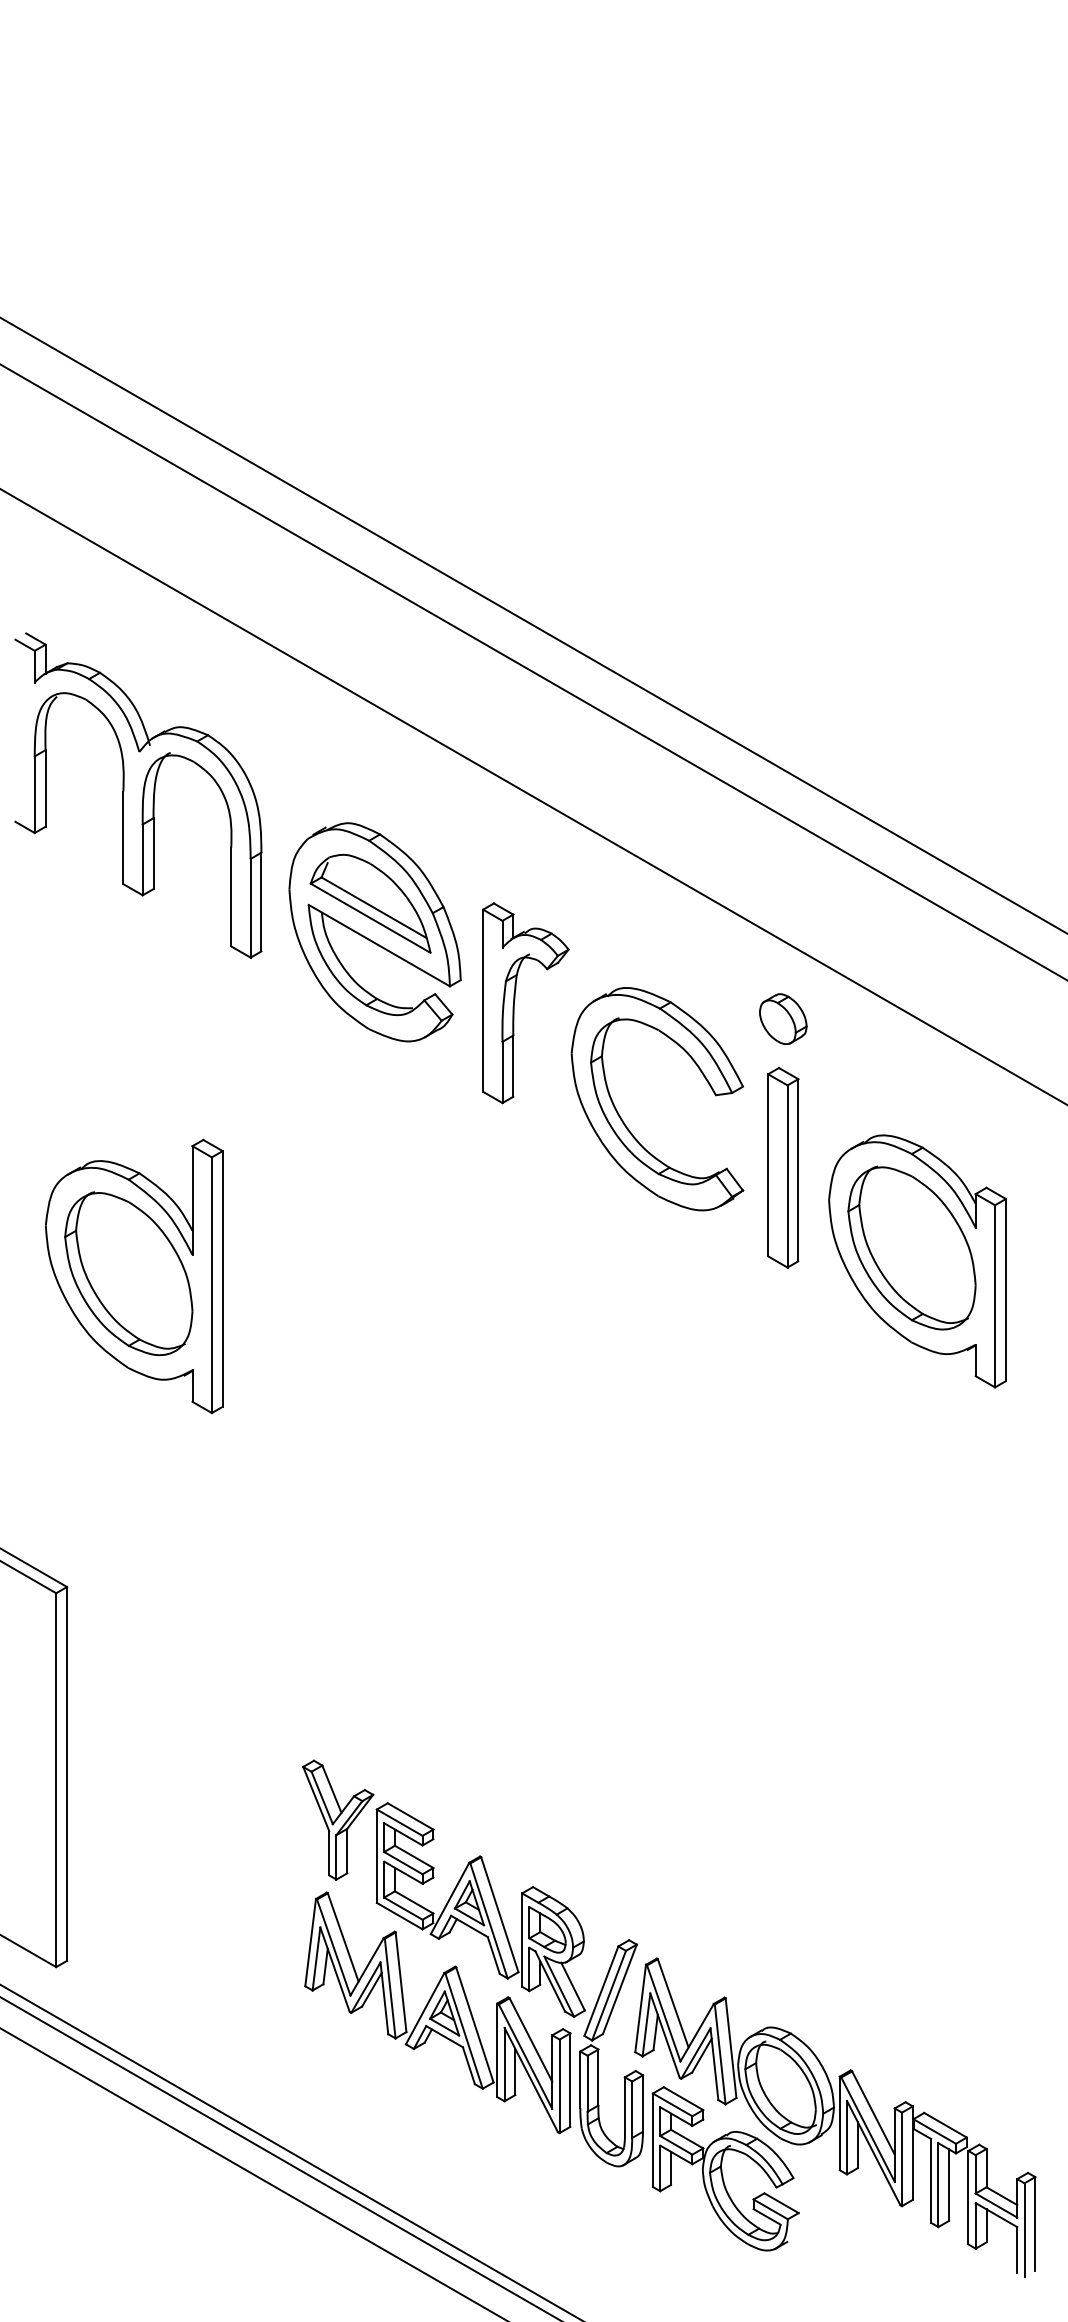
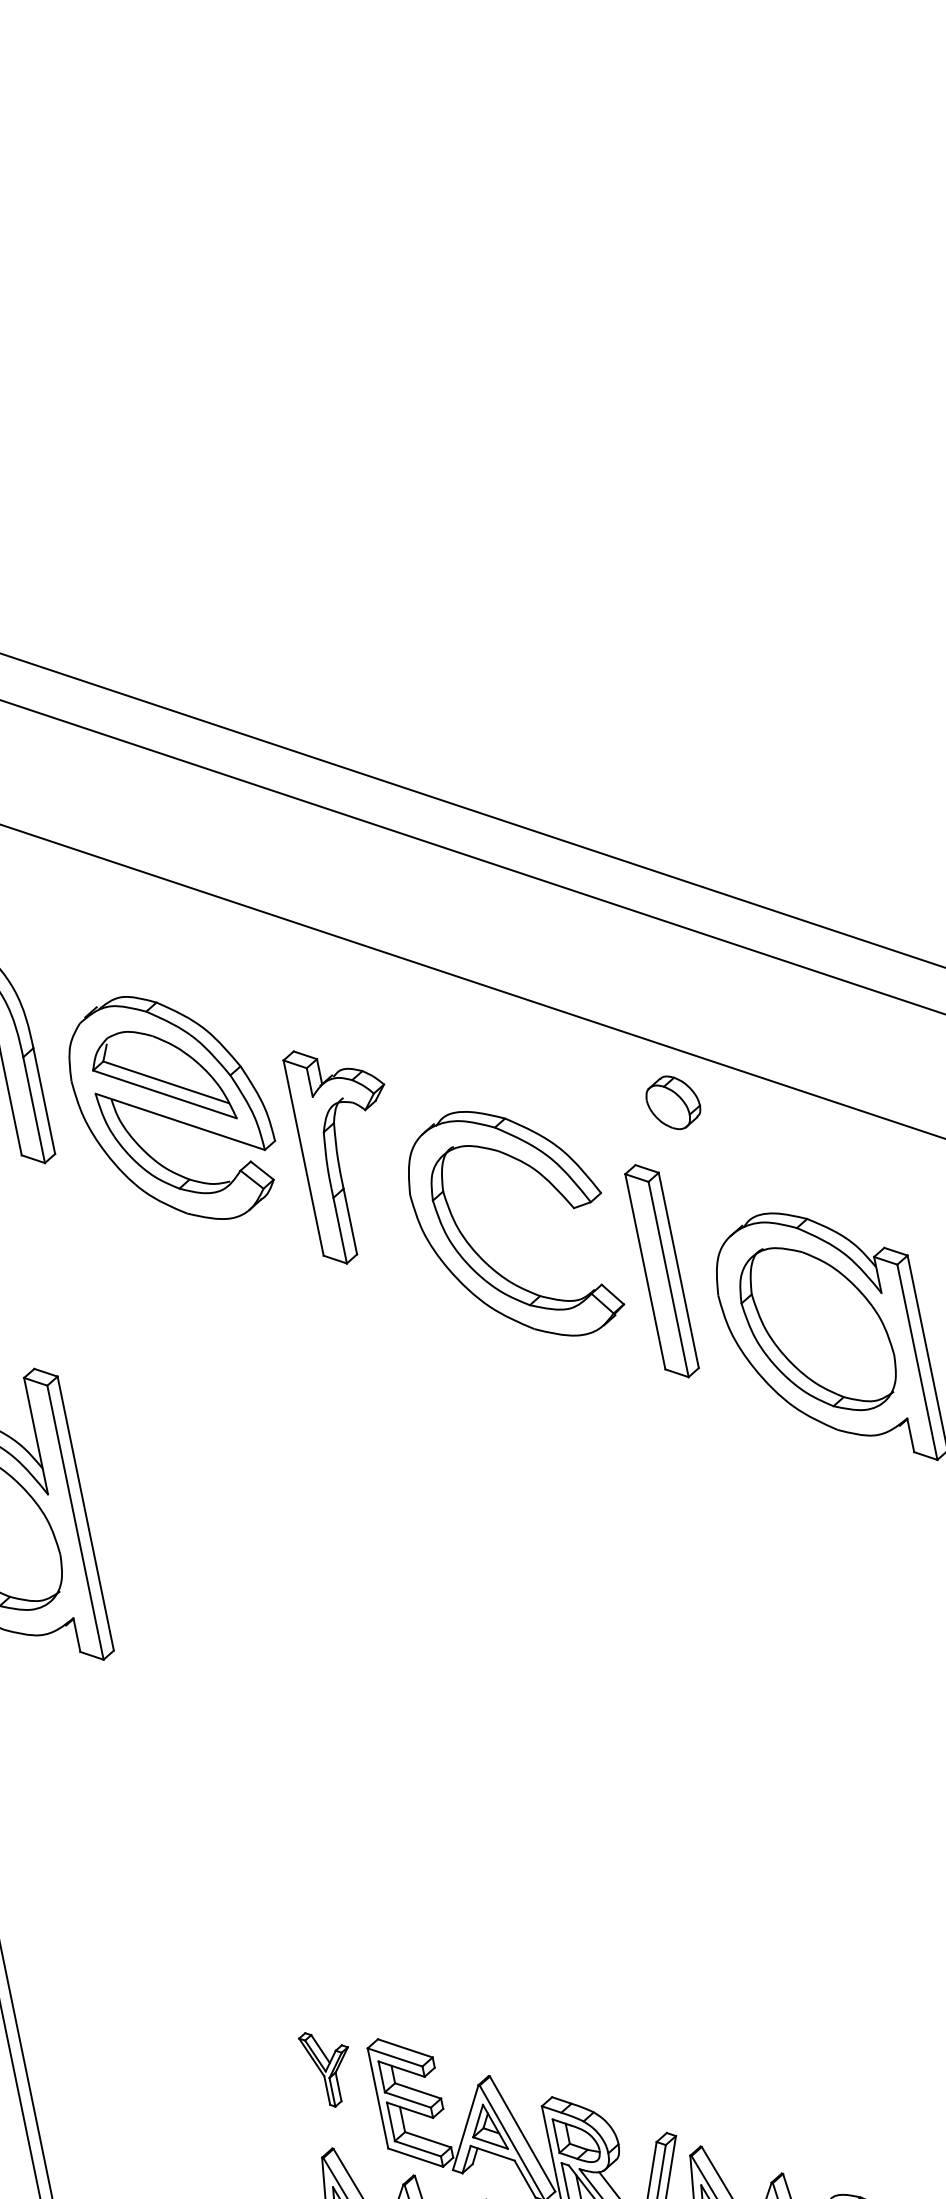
part: (783, 1018) -> (673, 1102), moved
part: (338, 1819) -> (328, 2067), size x0.6

